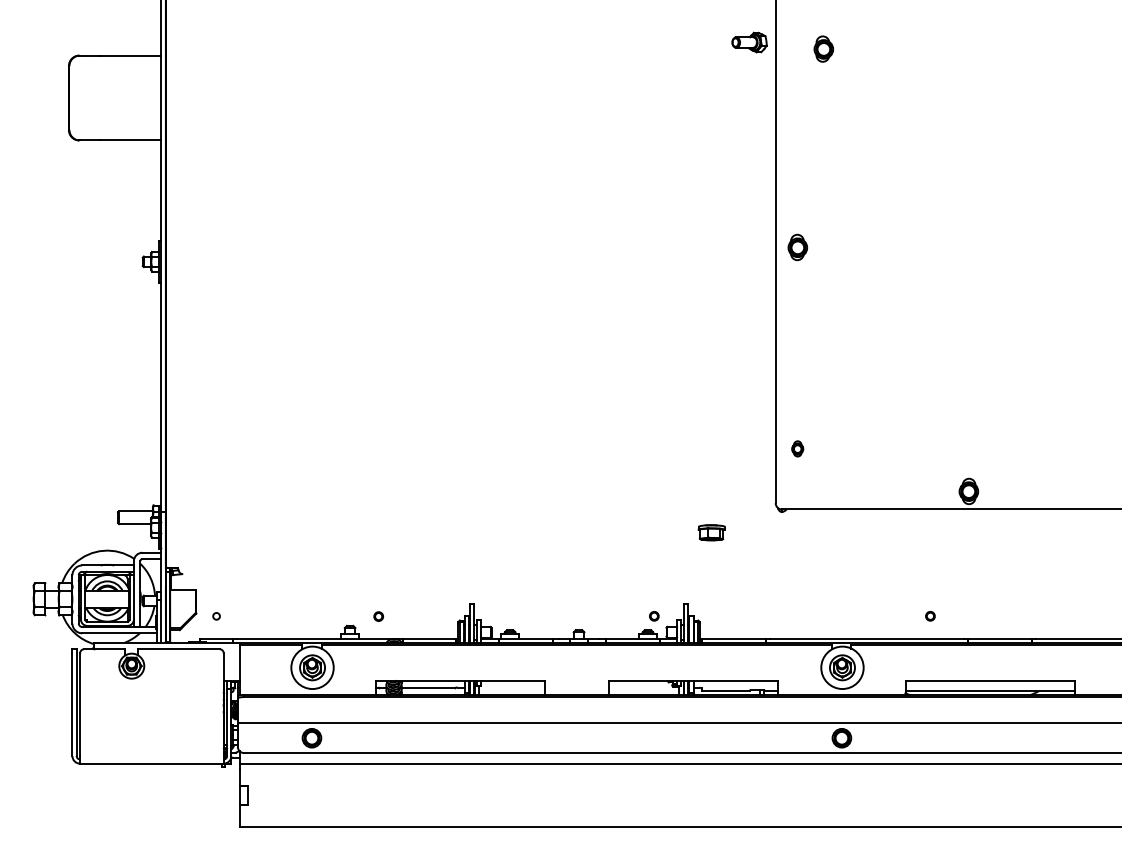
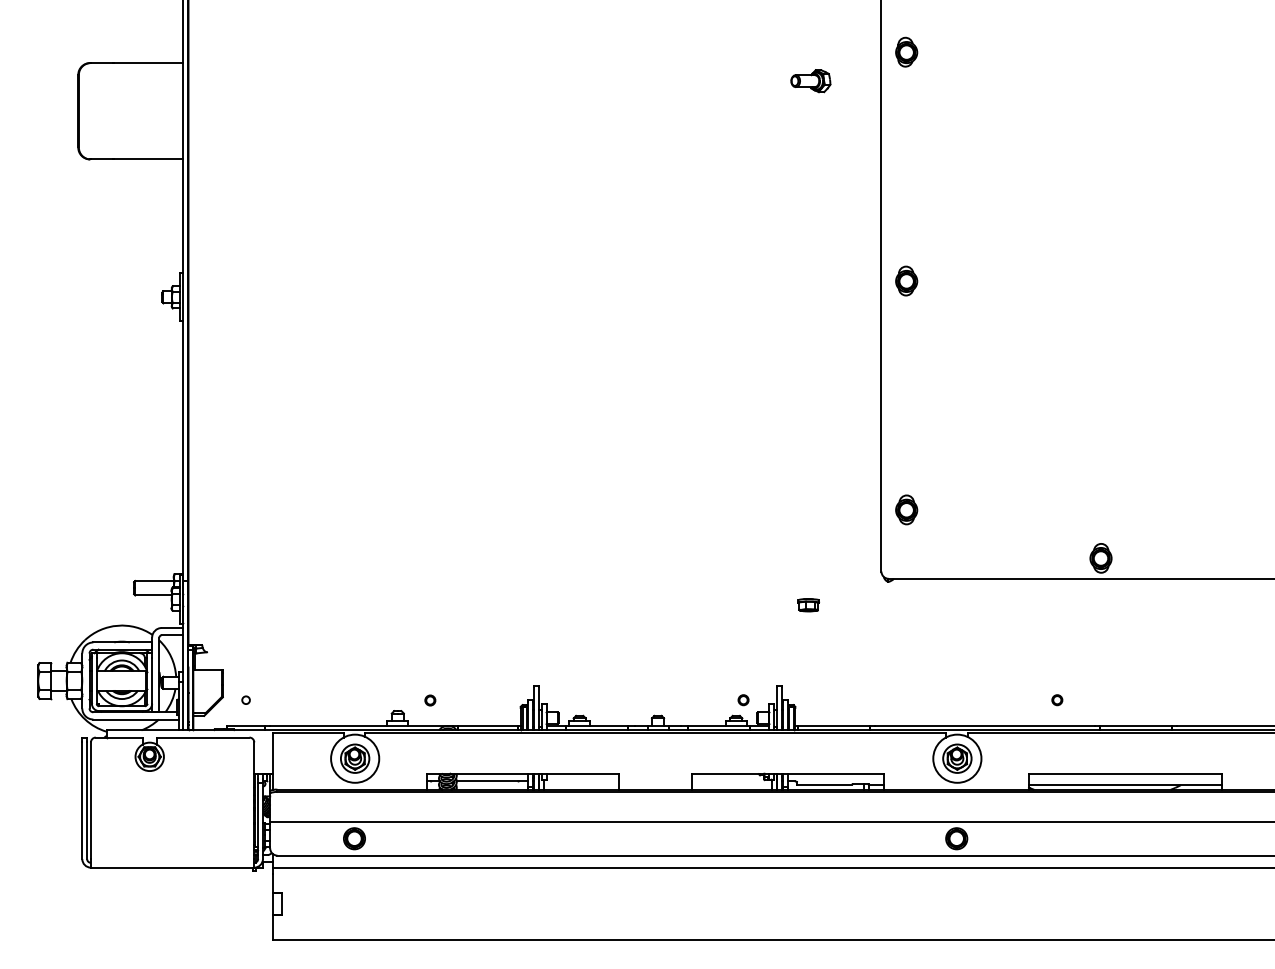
part: (749, 42) -> (810, 81), moved
part: (823, 48) -> (906, 51), moved
part: (797, 448) -> (906, 509), size x1.67
part: (711, 532) -> (808, 604), size x0.71

